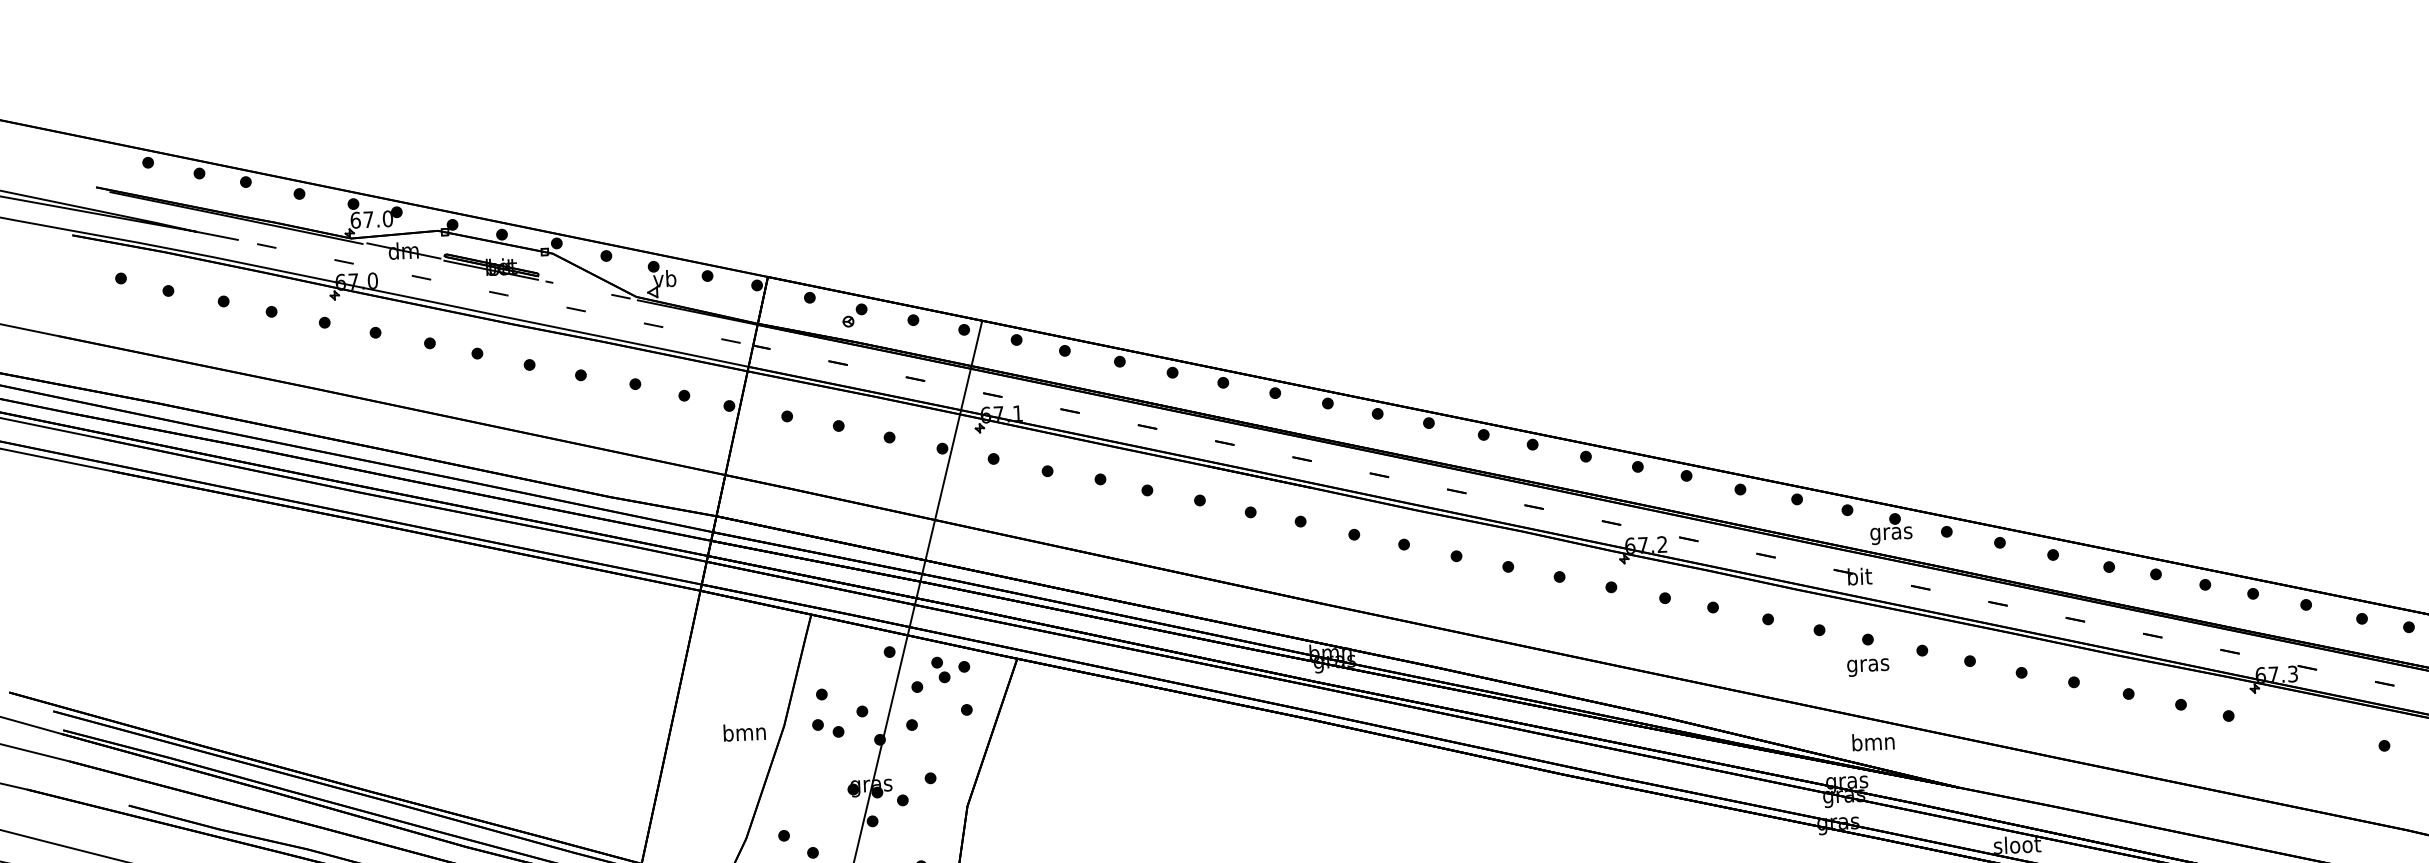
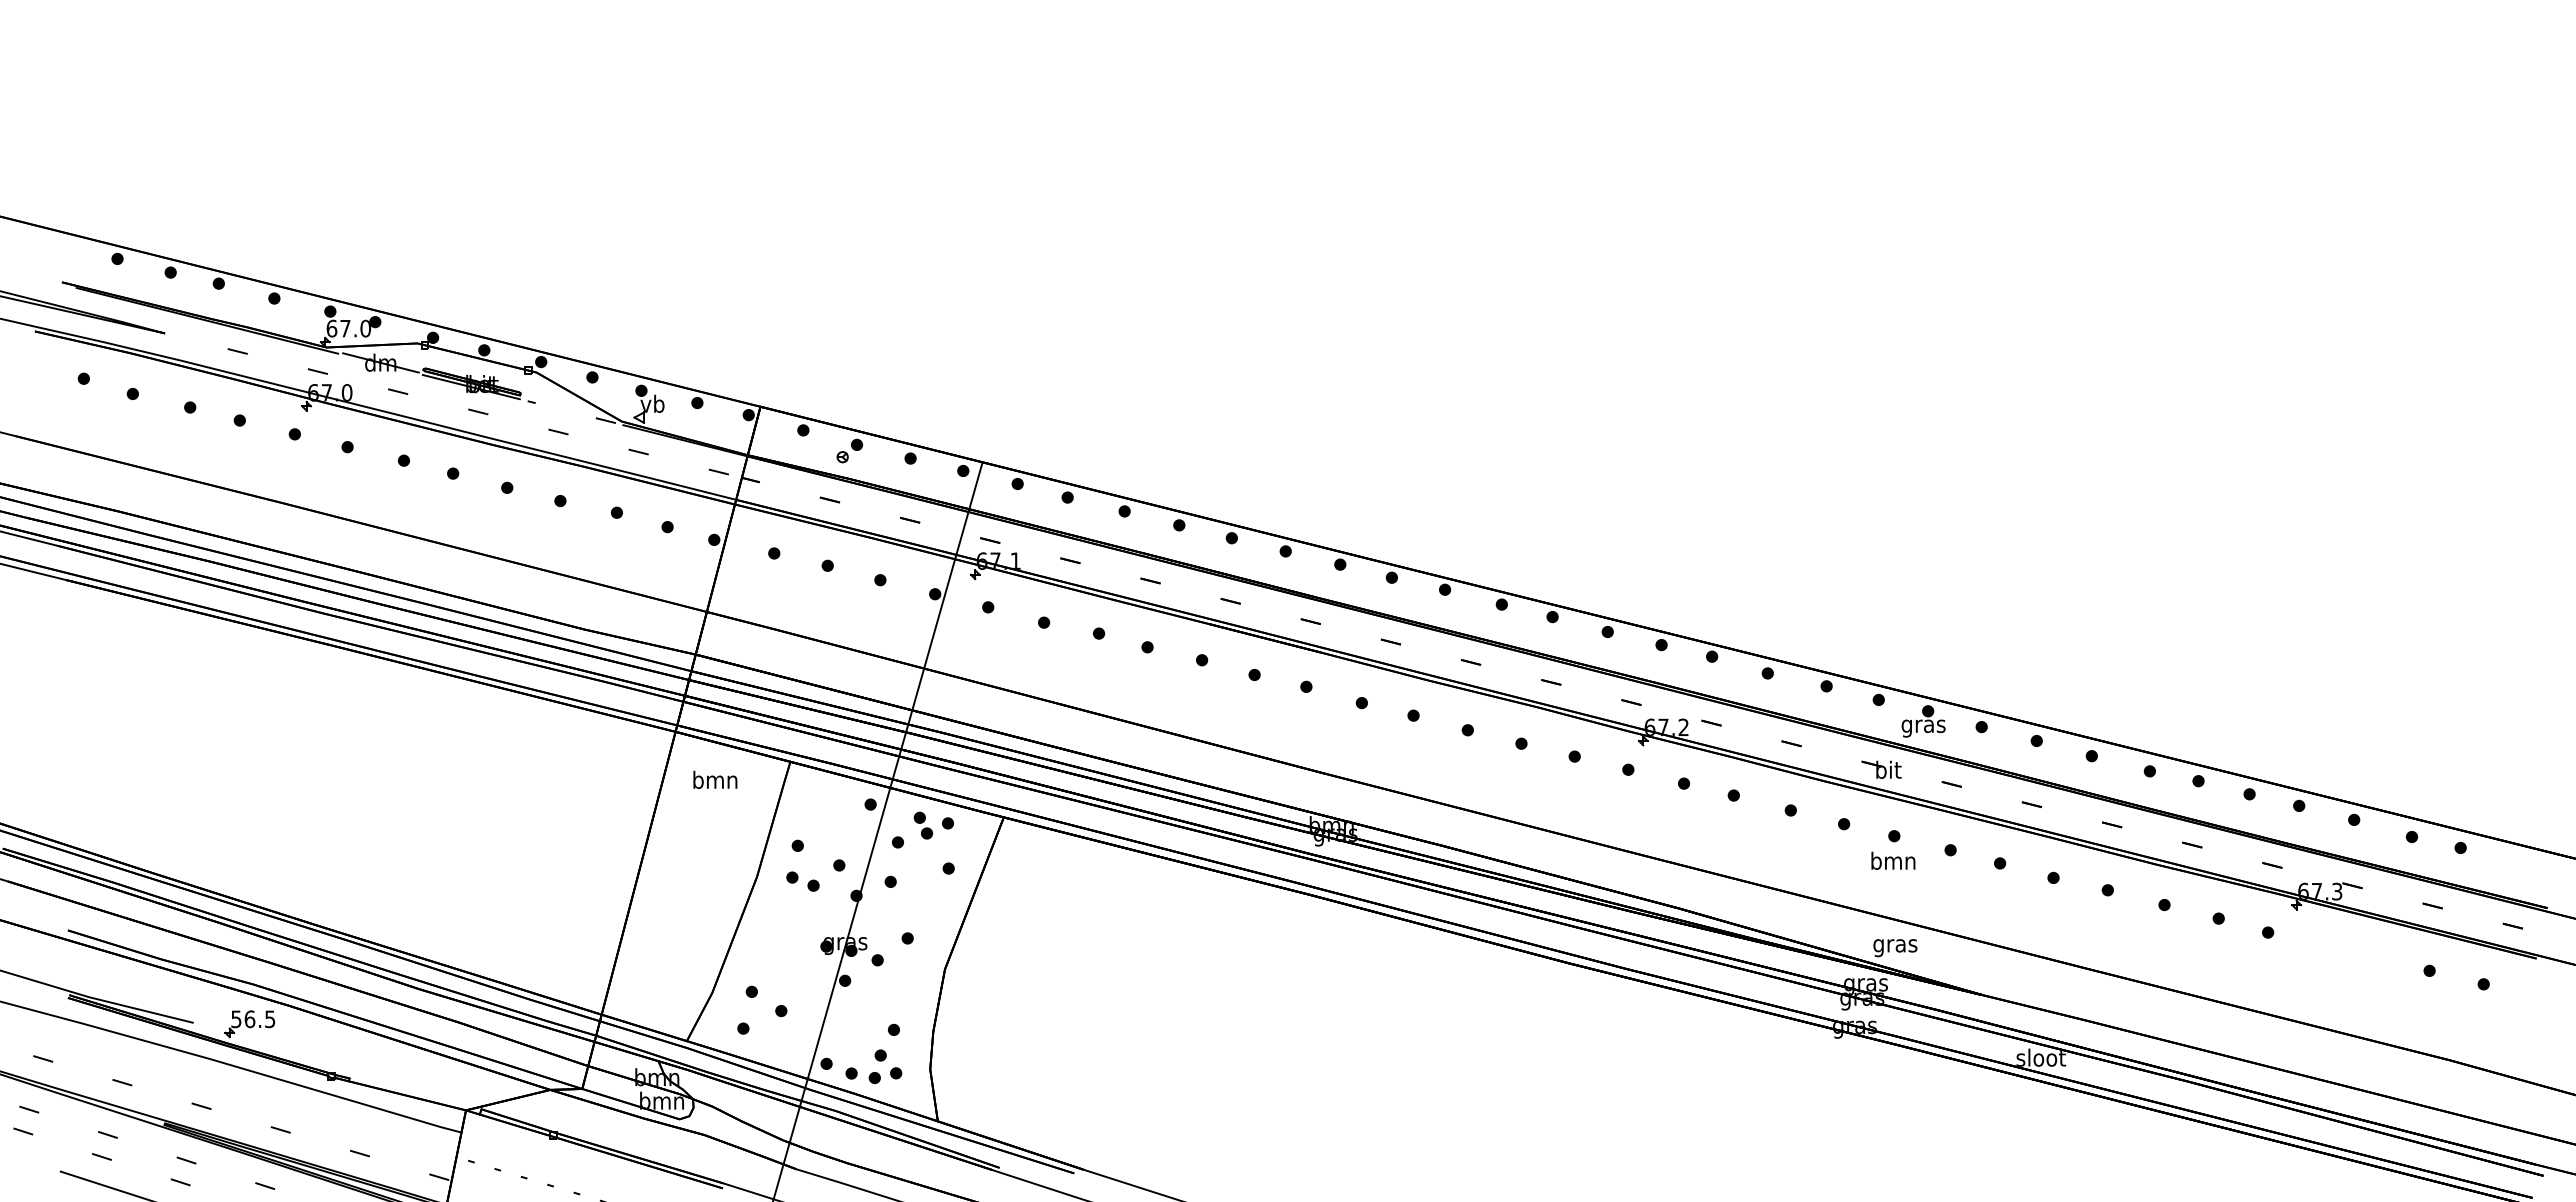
line: (217, 235) -> (186, 338), removed
text: (1868, 664) -> (1893, 862), gras -> bmn
text: (744, 731) -> (715, 779), moved
text: (1873, 743) -> (1895, 945), bmn -> gras

